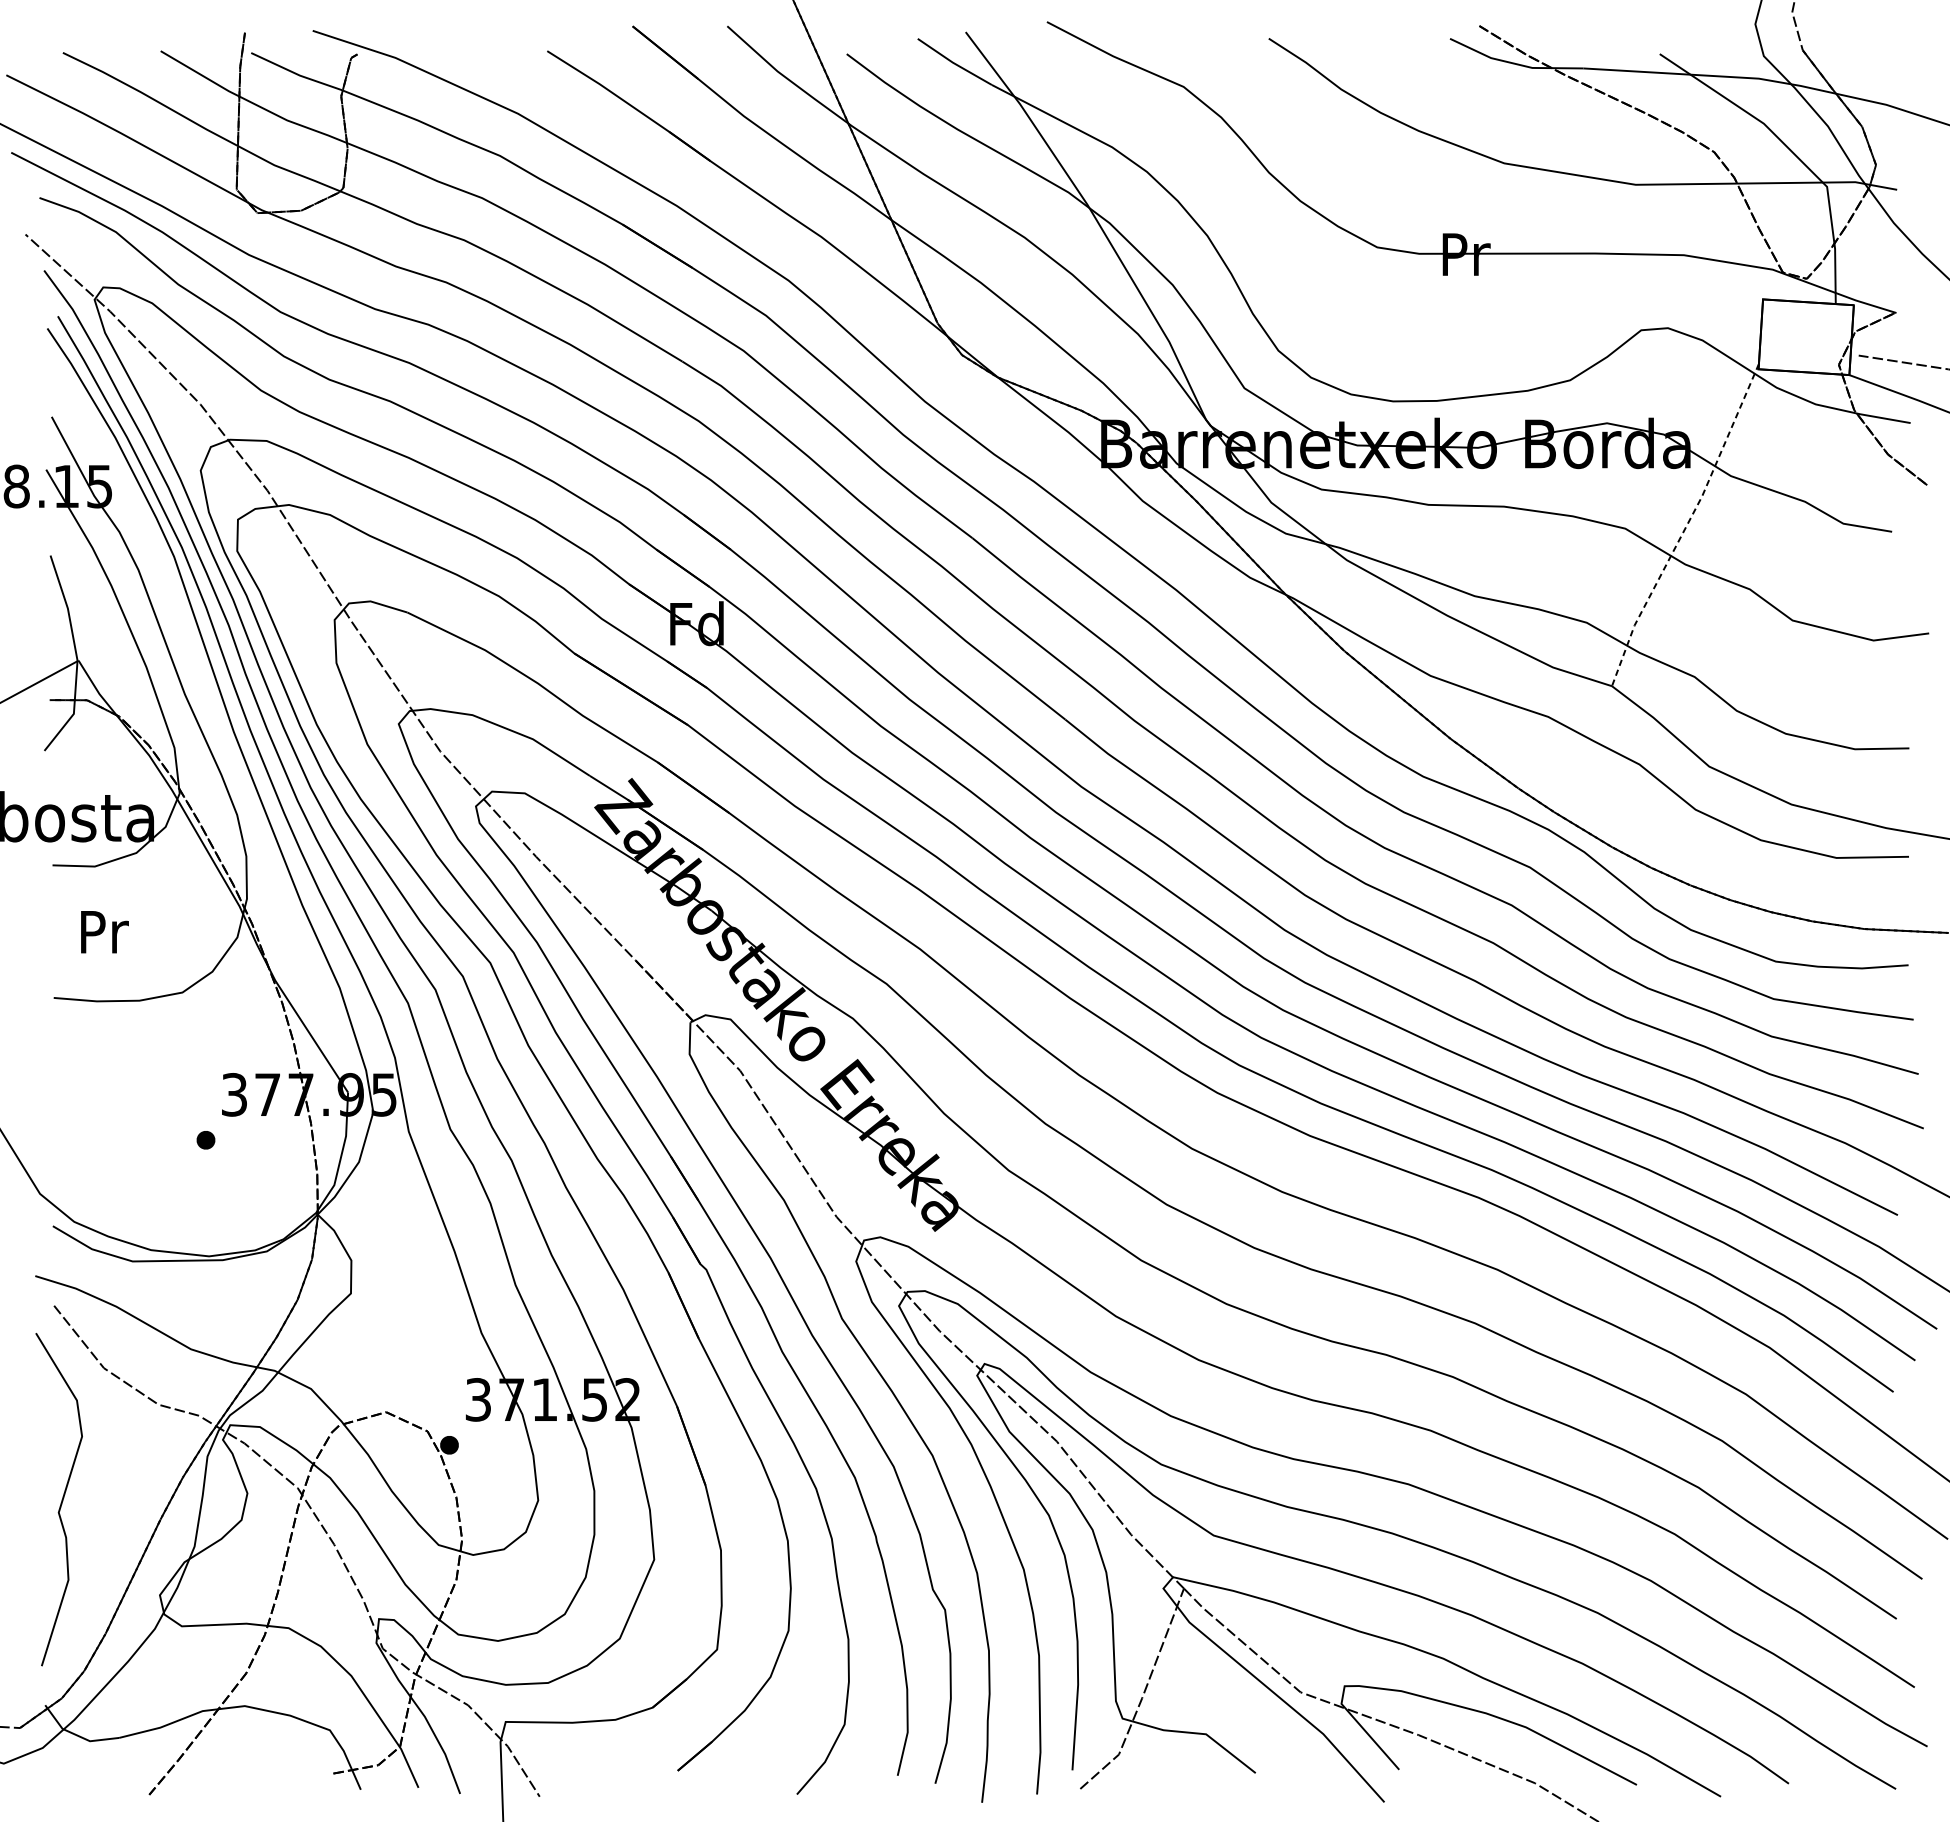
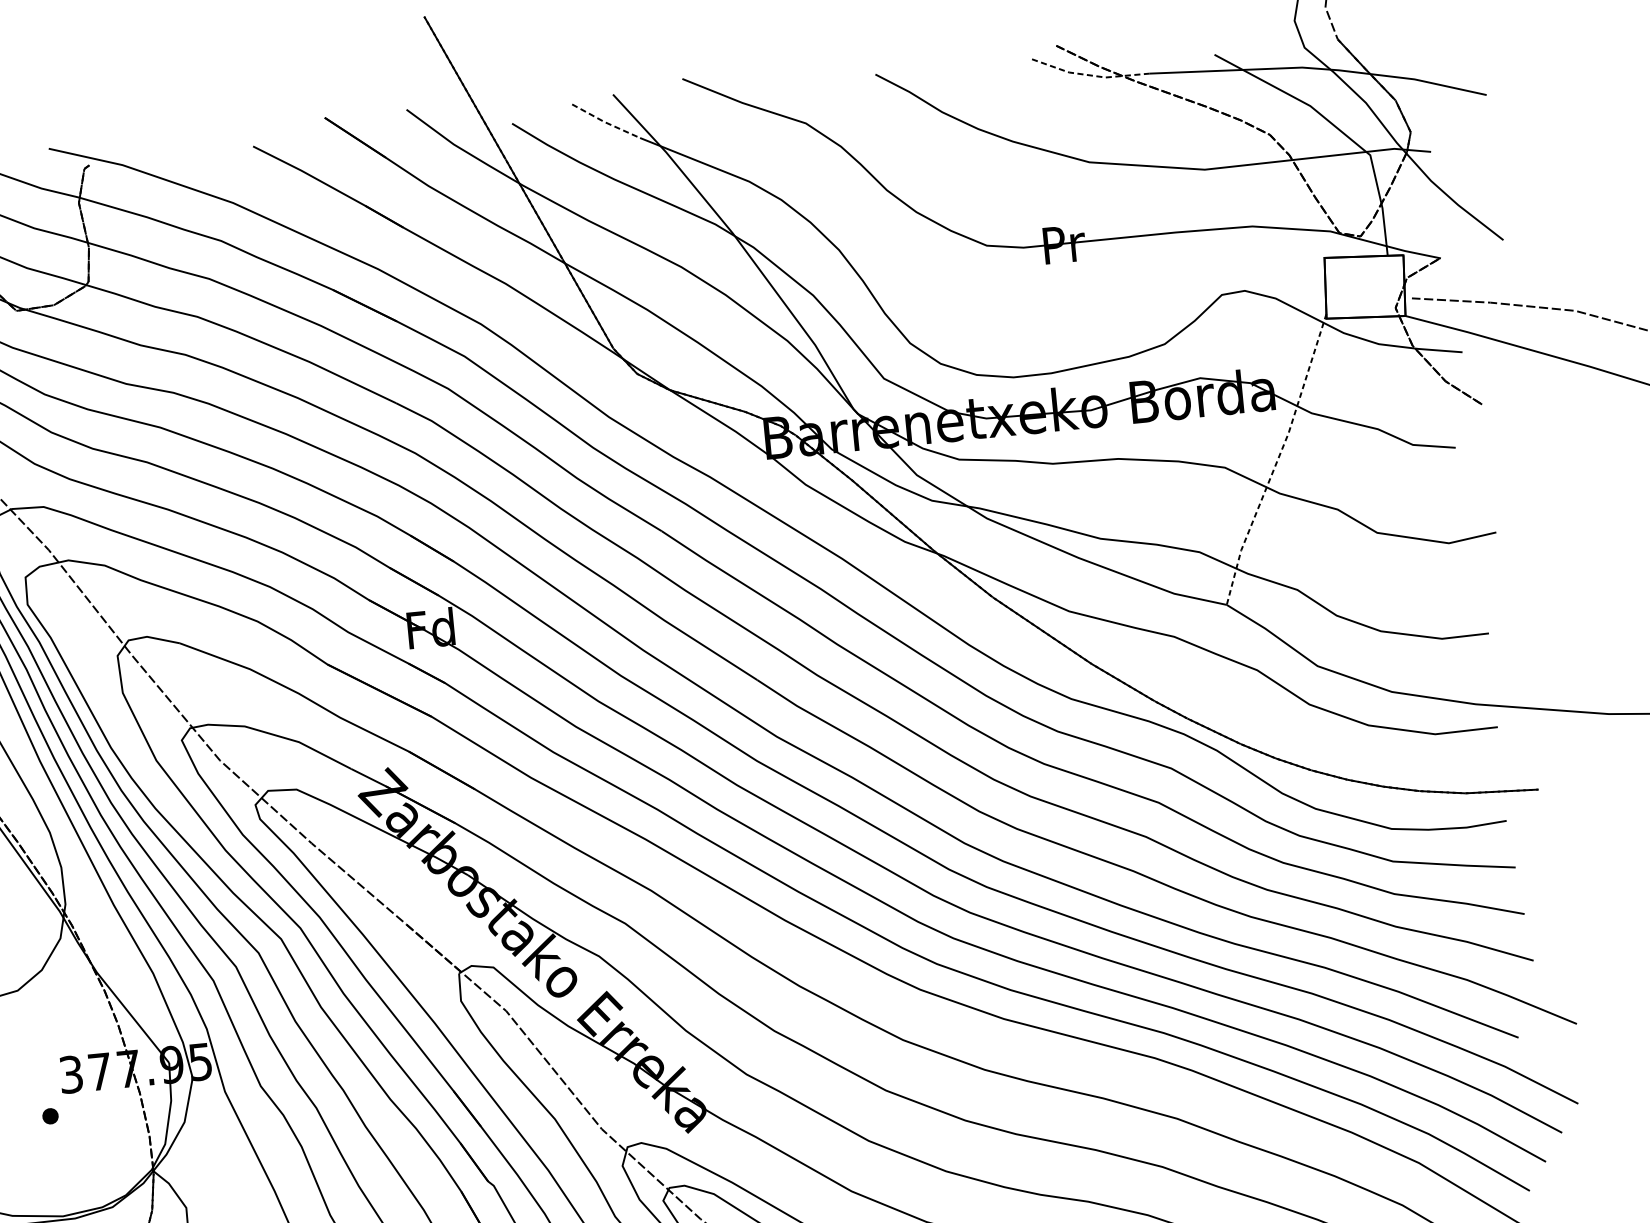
line: (953, 63) -> (605, 122), solid -> dashed
line: (1515, 63) -> (1090, 75), solid -> dashed

